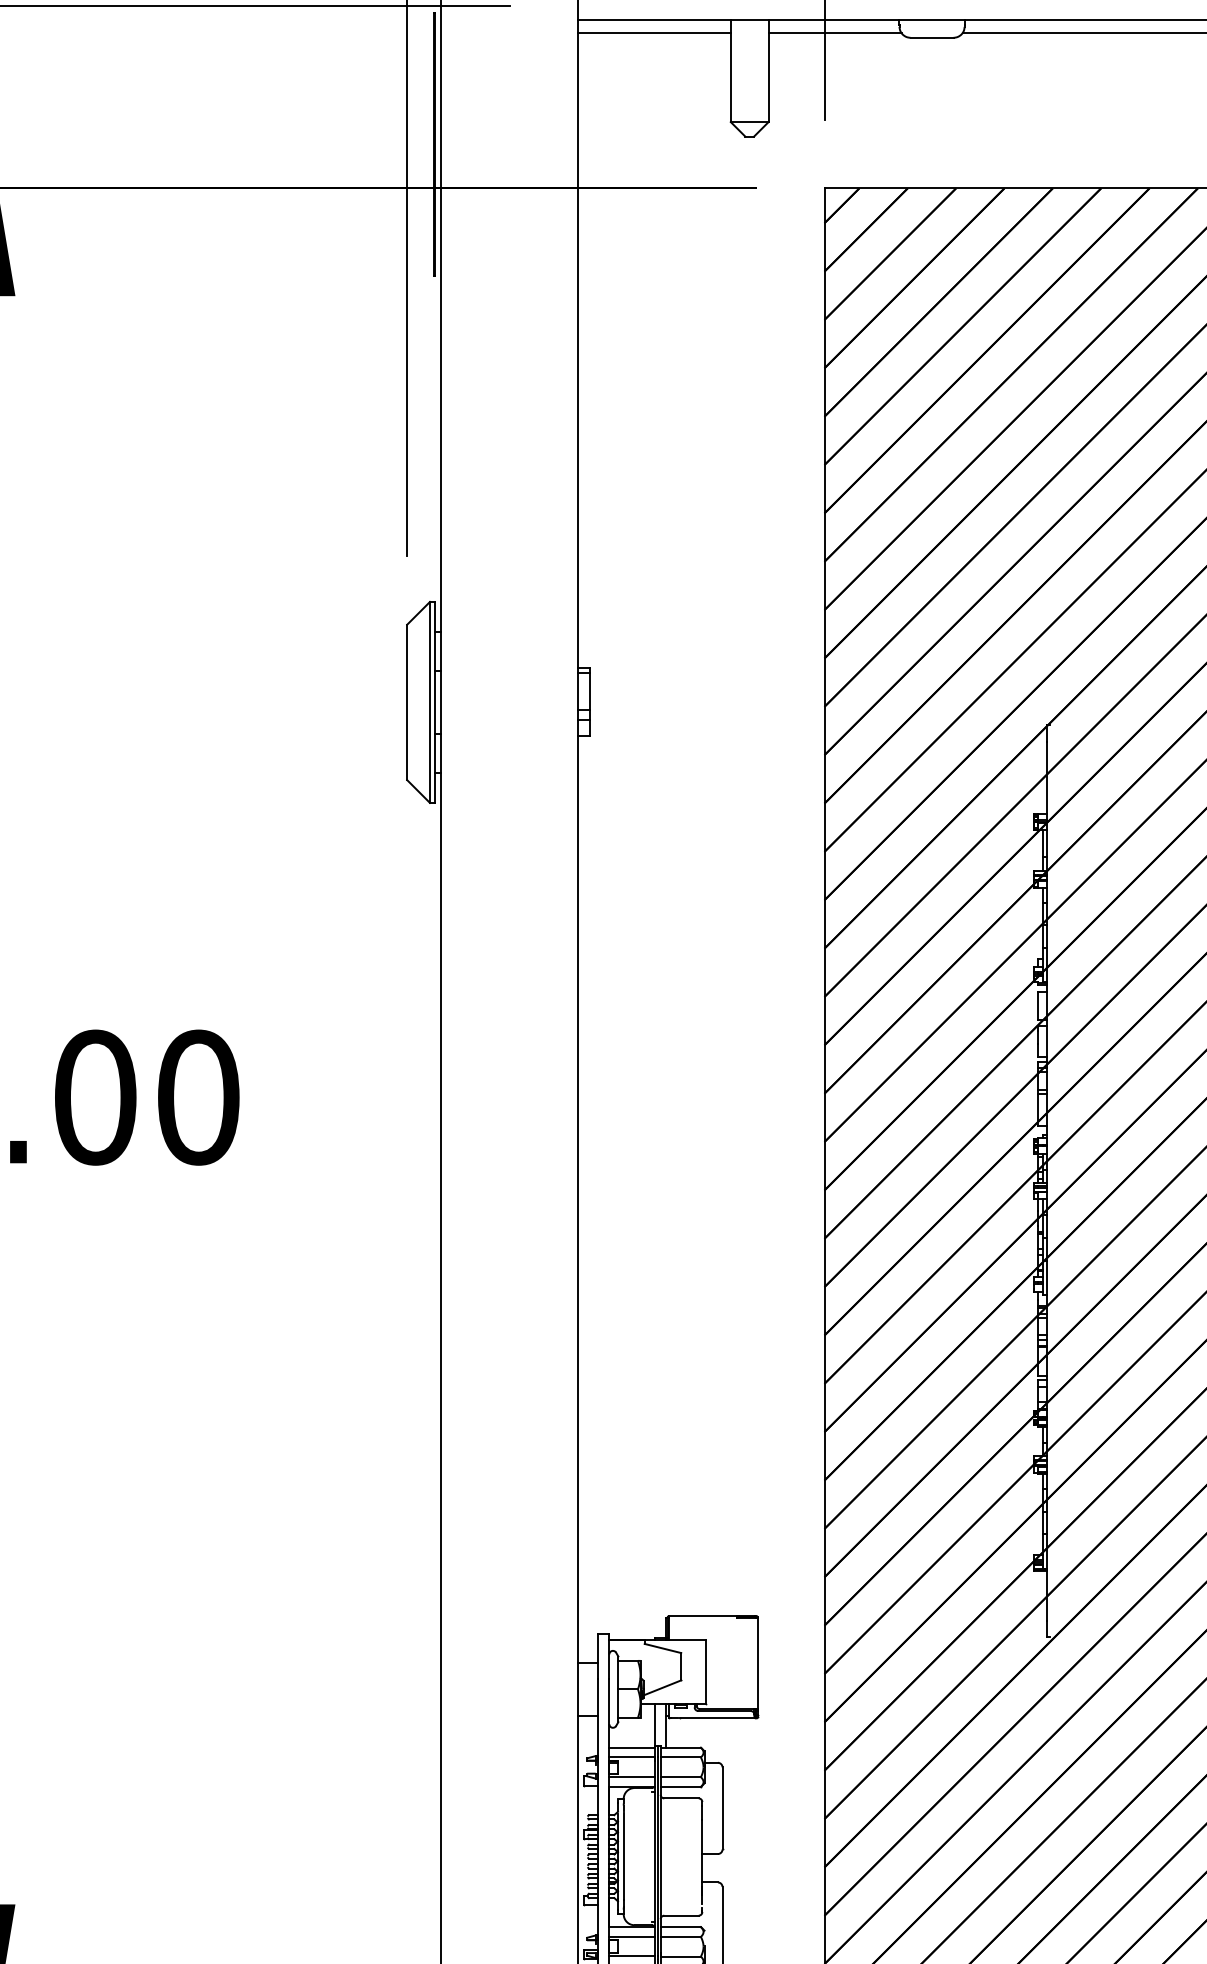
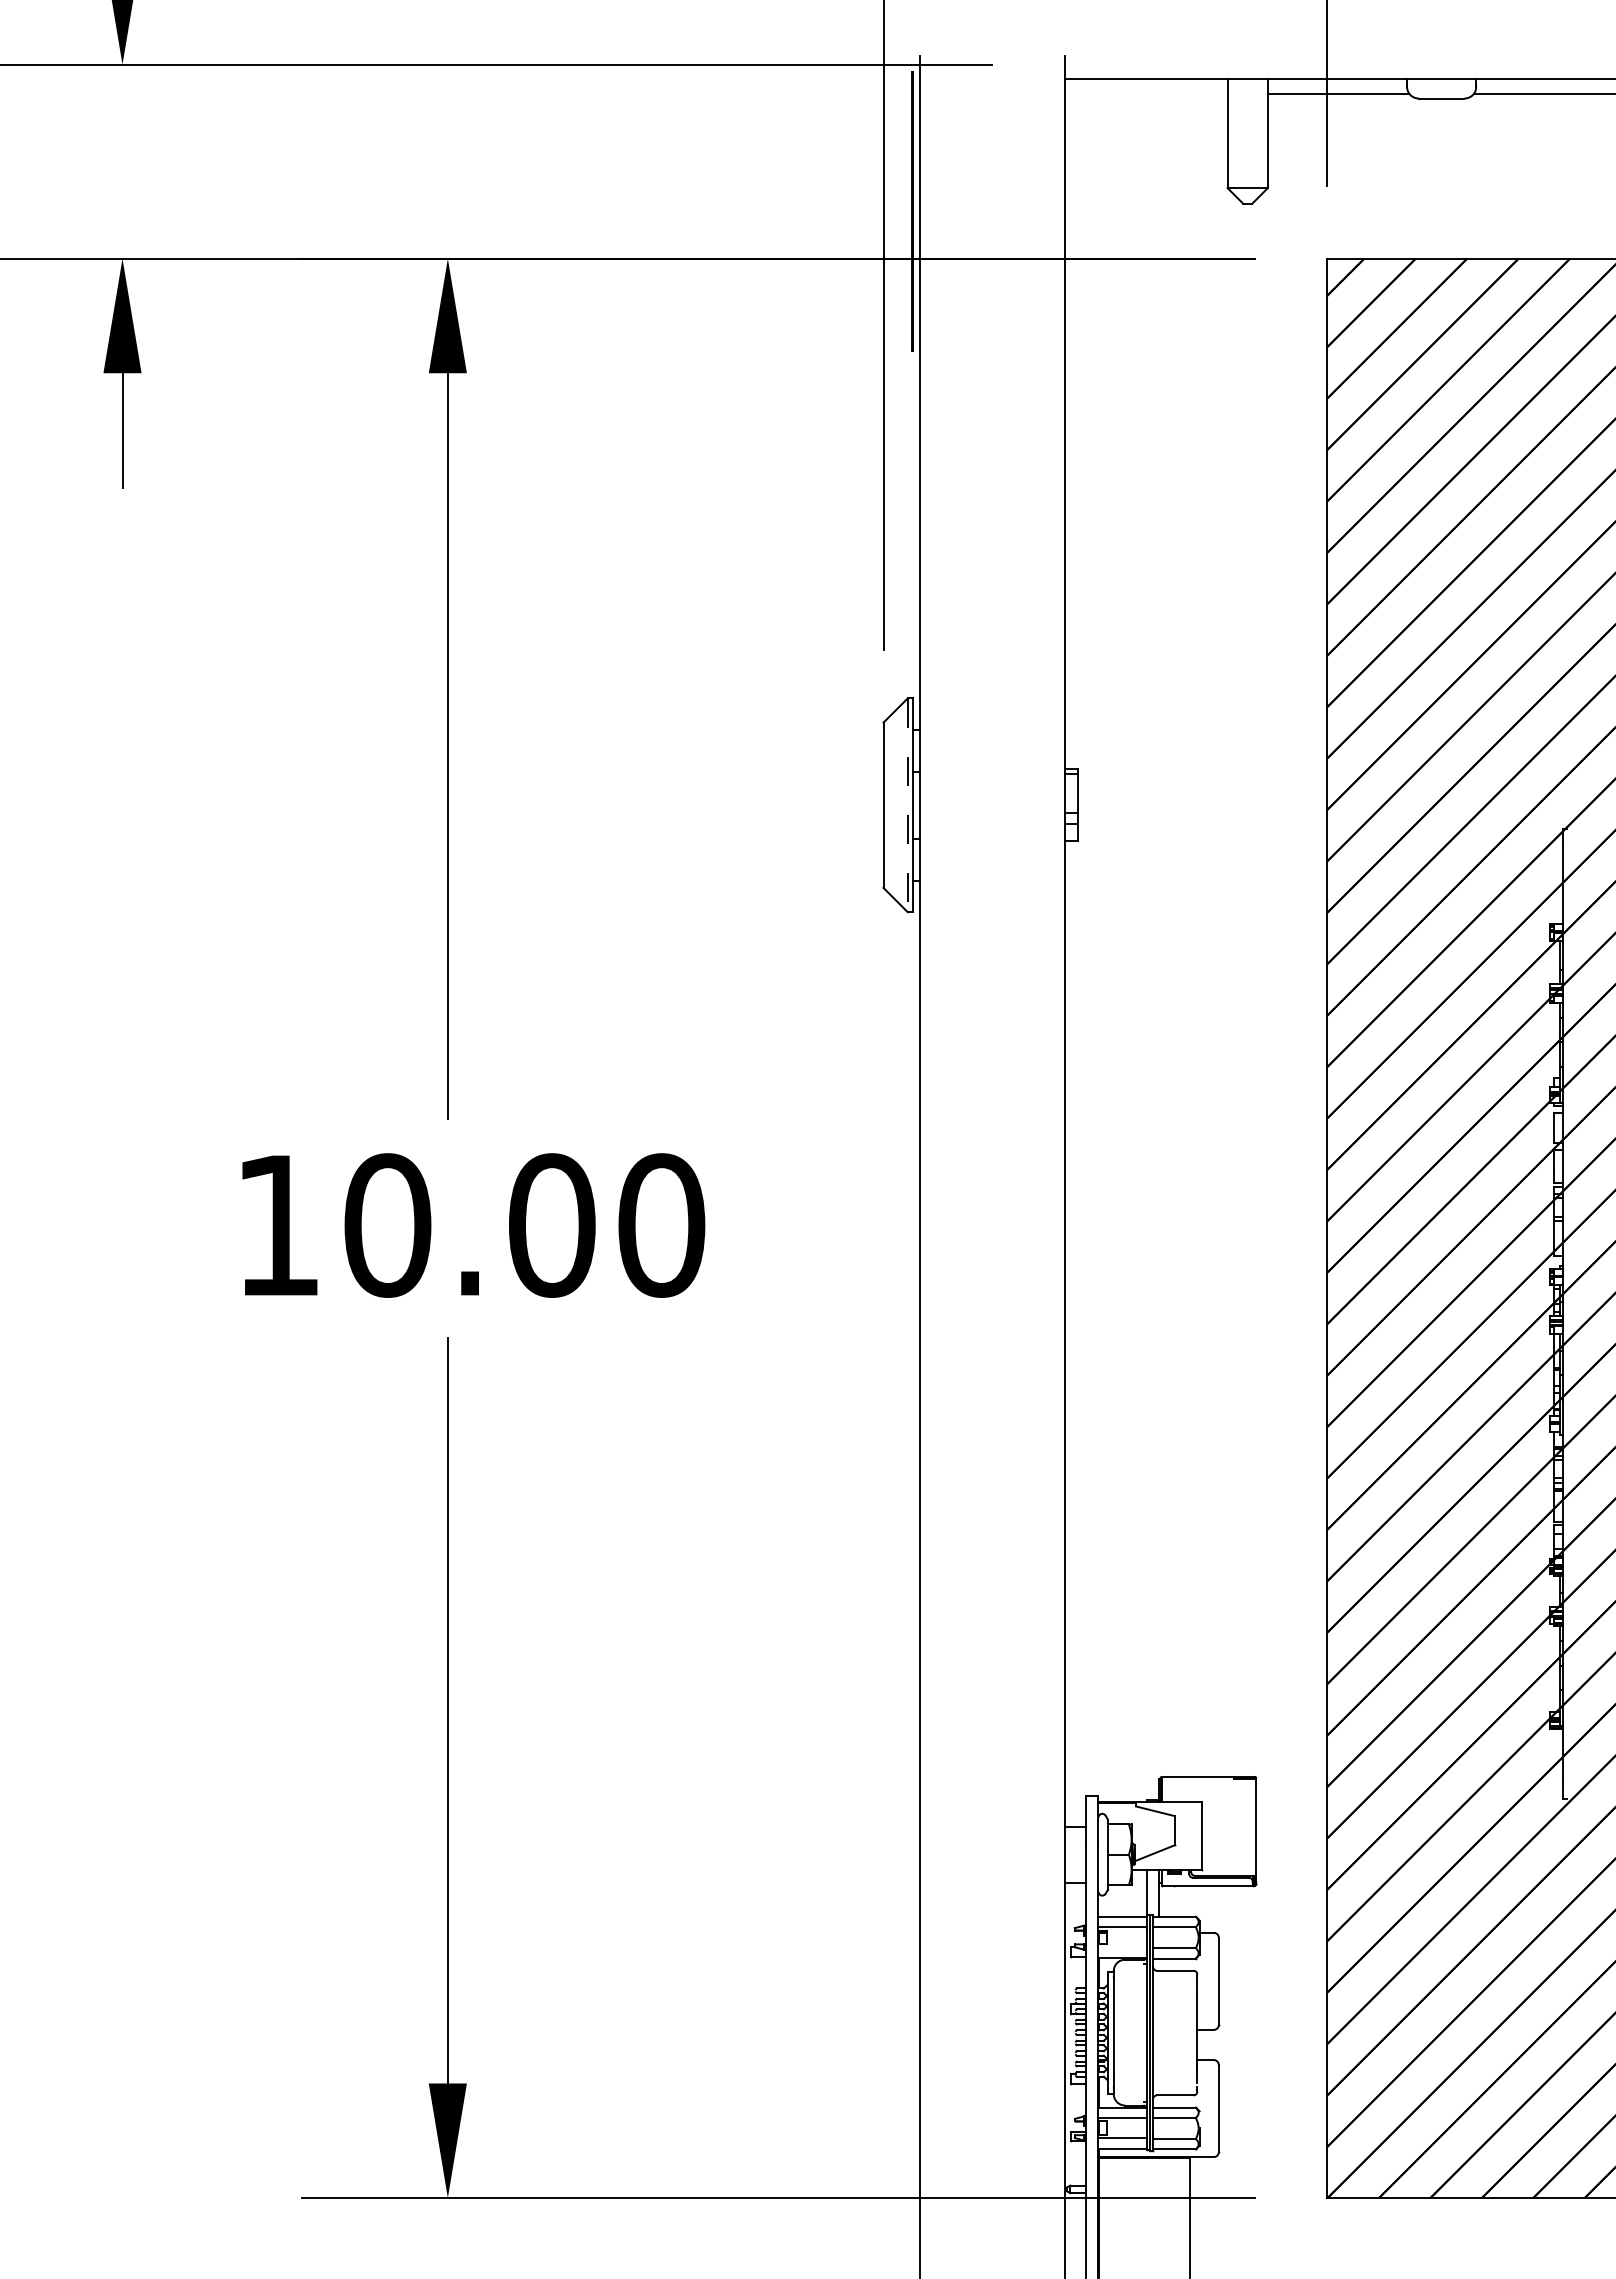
line: (654, 33) -> (1146, 93), removed
line: (429, 702) -> (907, 805), solid -> dashed
line: (631, 1776) -> (1122, 1947), removed

